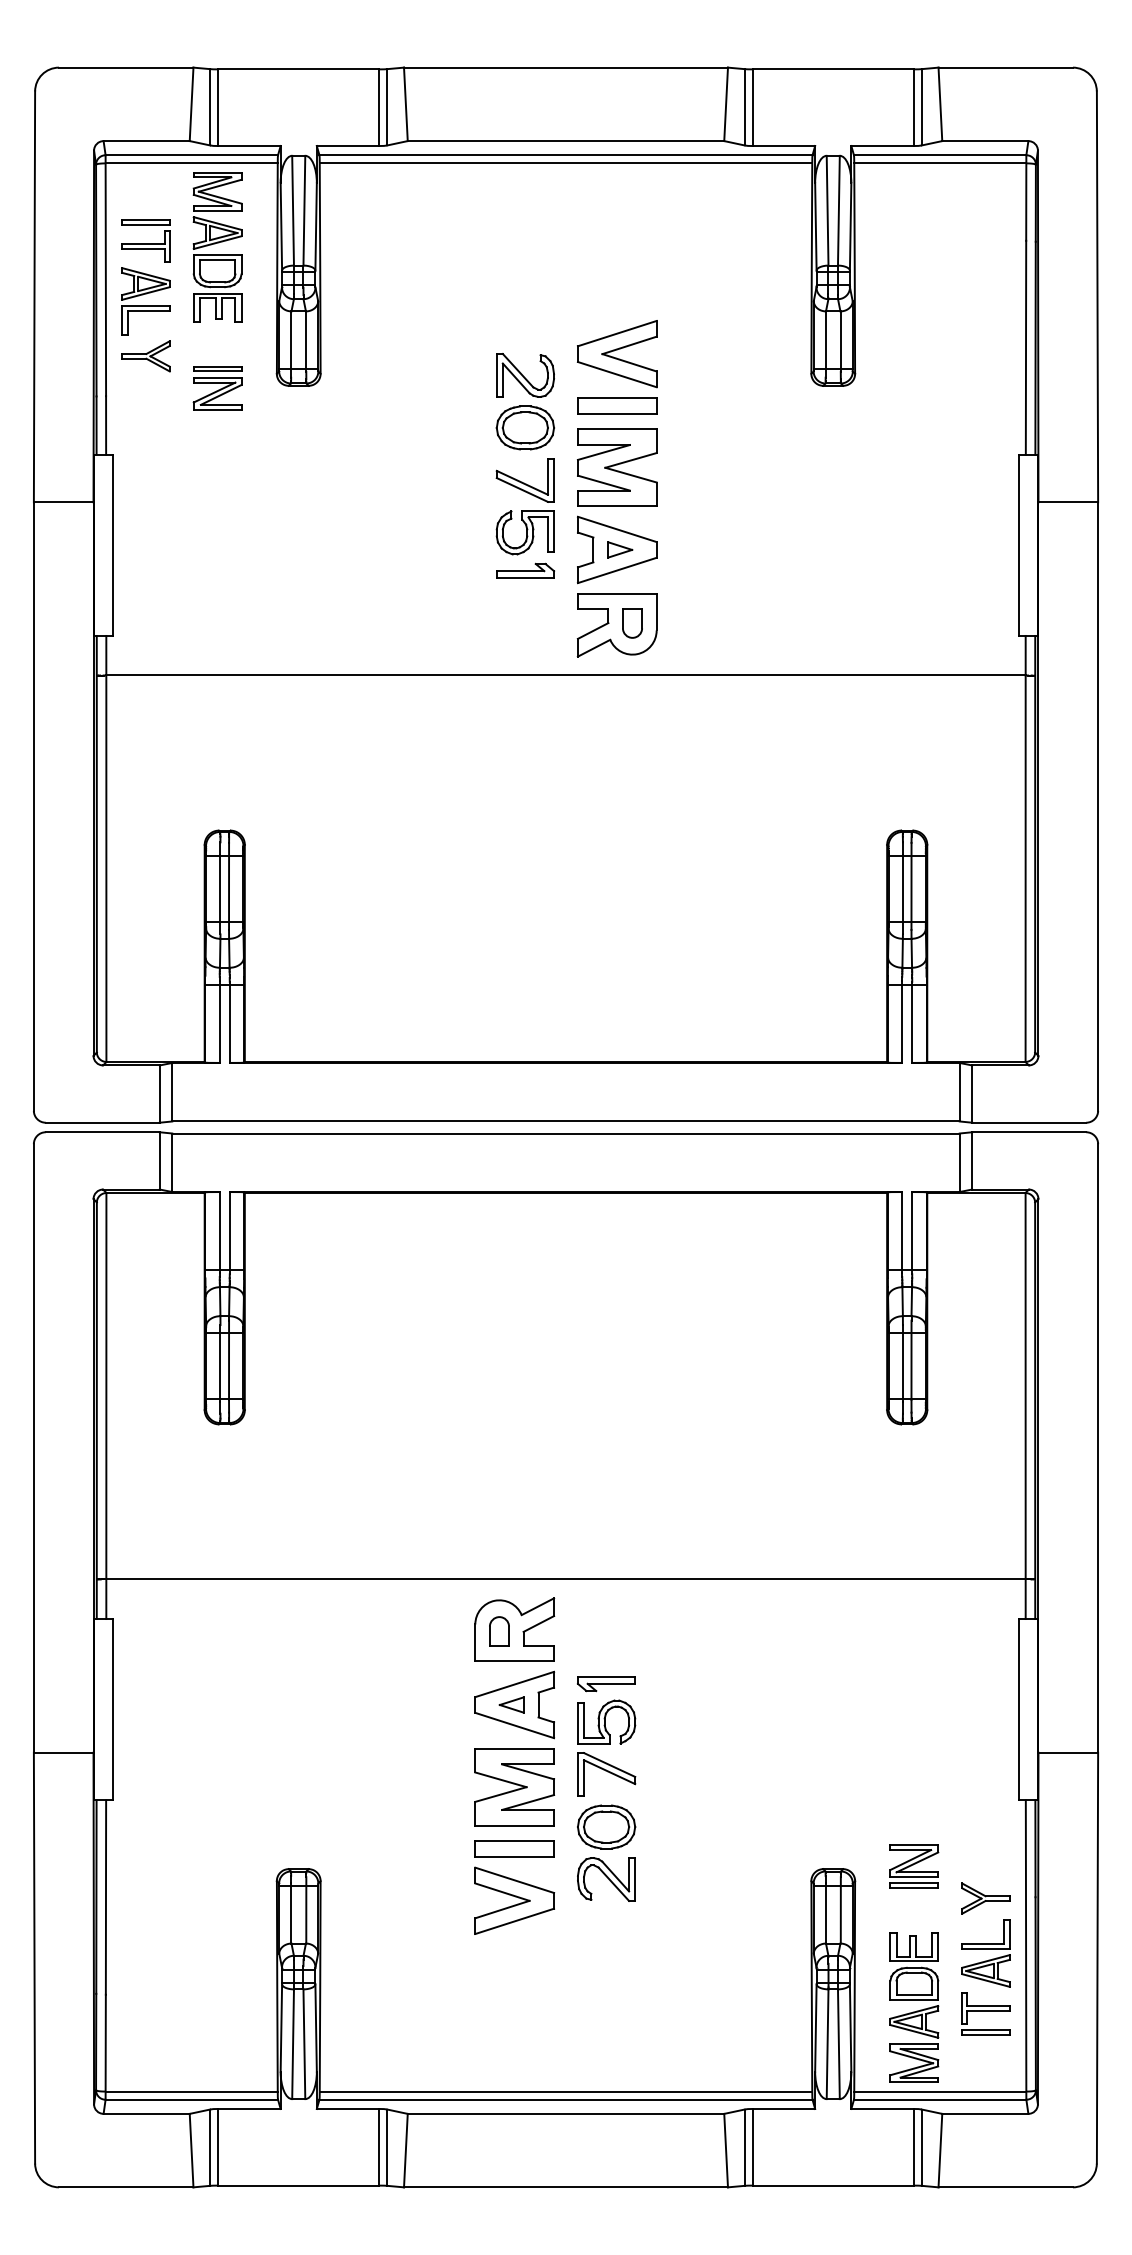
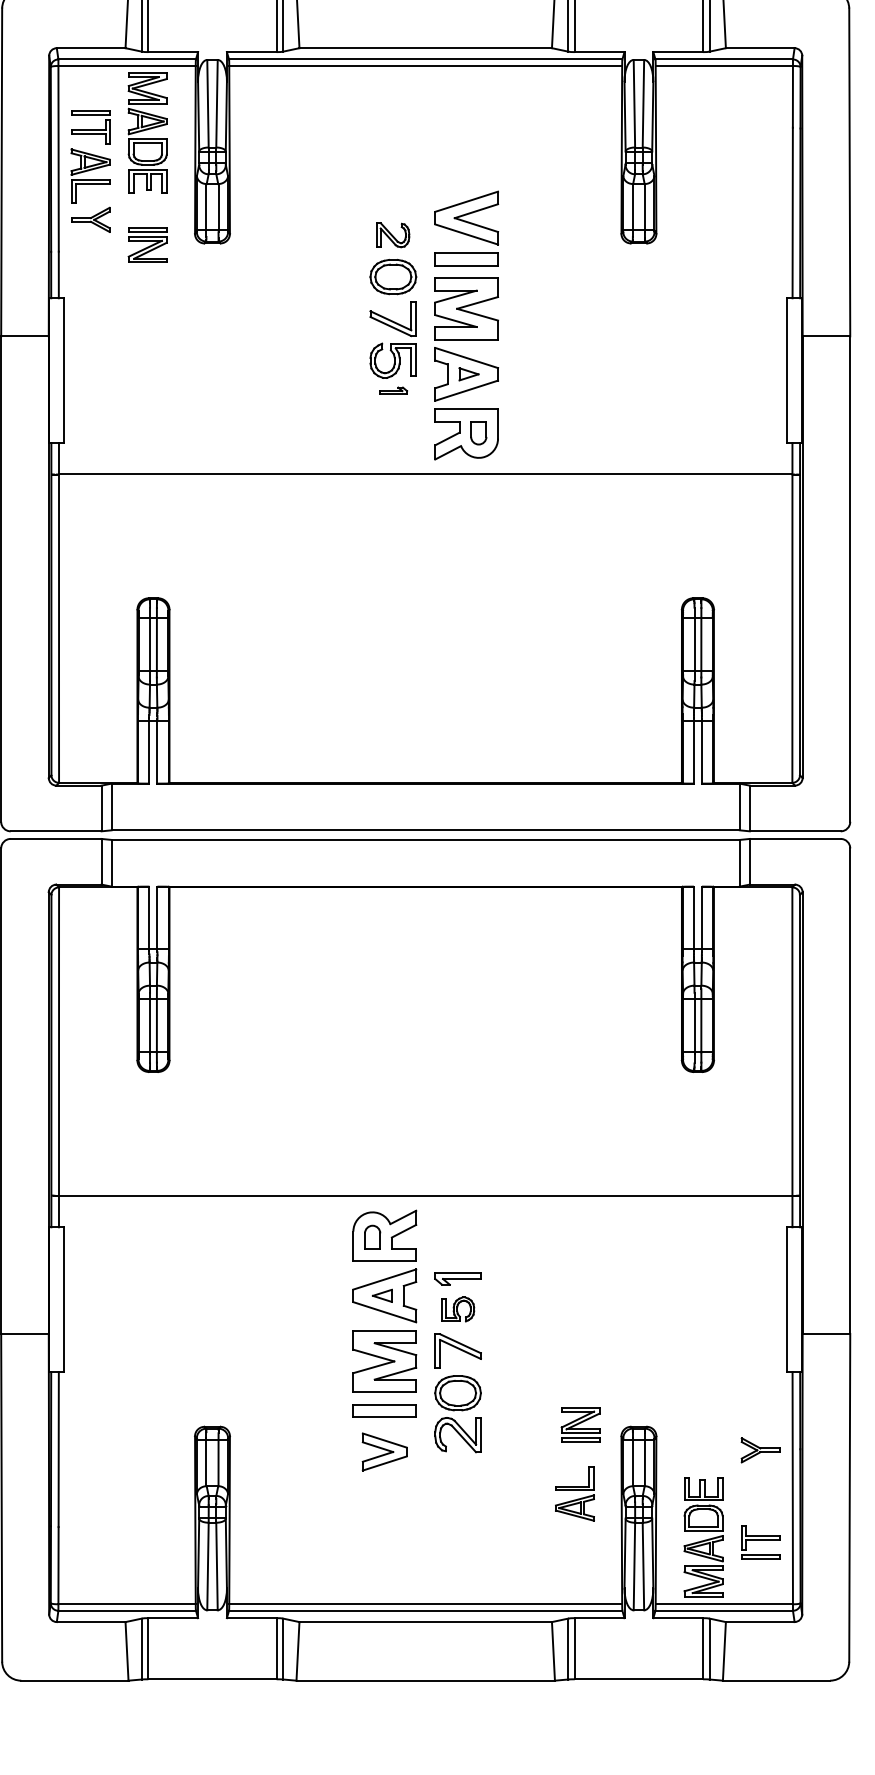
part: (525, 375) -> (393, 235), size x0.7
part: (525, 570) -> (393, 390), size x0.6
part: (606, 1721) -> (458, 1309), size x0.7
part: (914, 1866) -> (580, 1424), moved
part: (514, 1900) -> (384, 1451), size x0.7
part: (985, 1953) -> (574, 1494), moved

